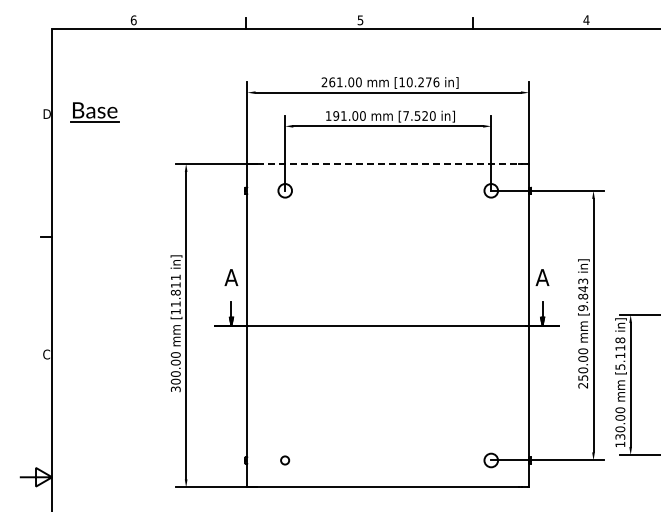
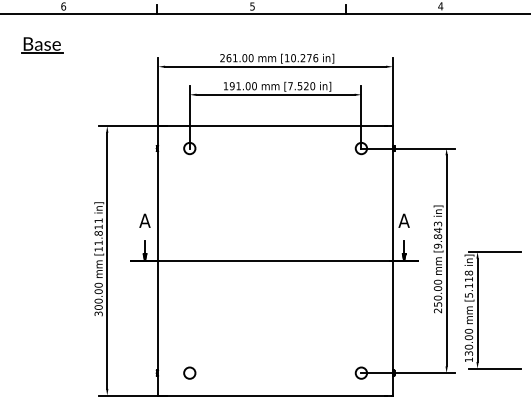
part: (94, 112) -> (41, 45), moved
line: (388, 163) -> (275, 125), dashed -> solid
circle: (284, 460) -> (189, 373), size x1.67

